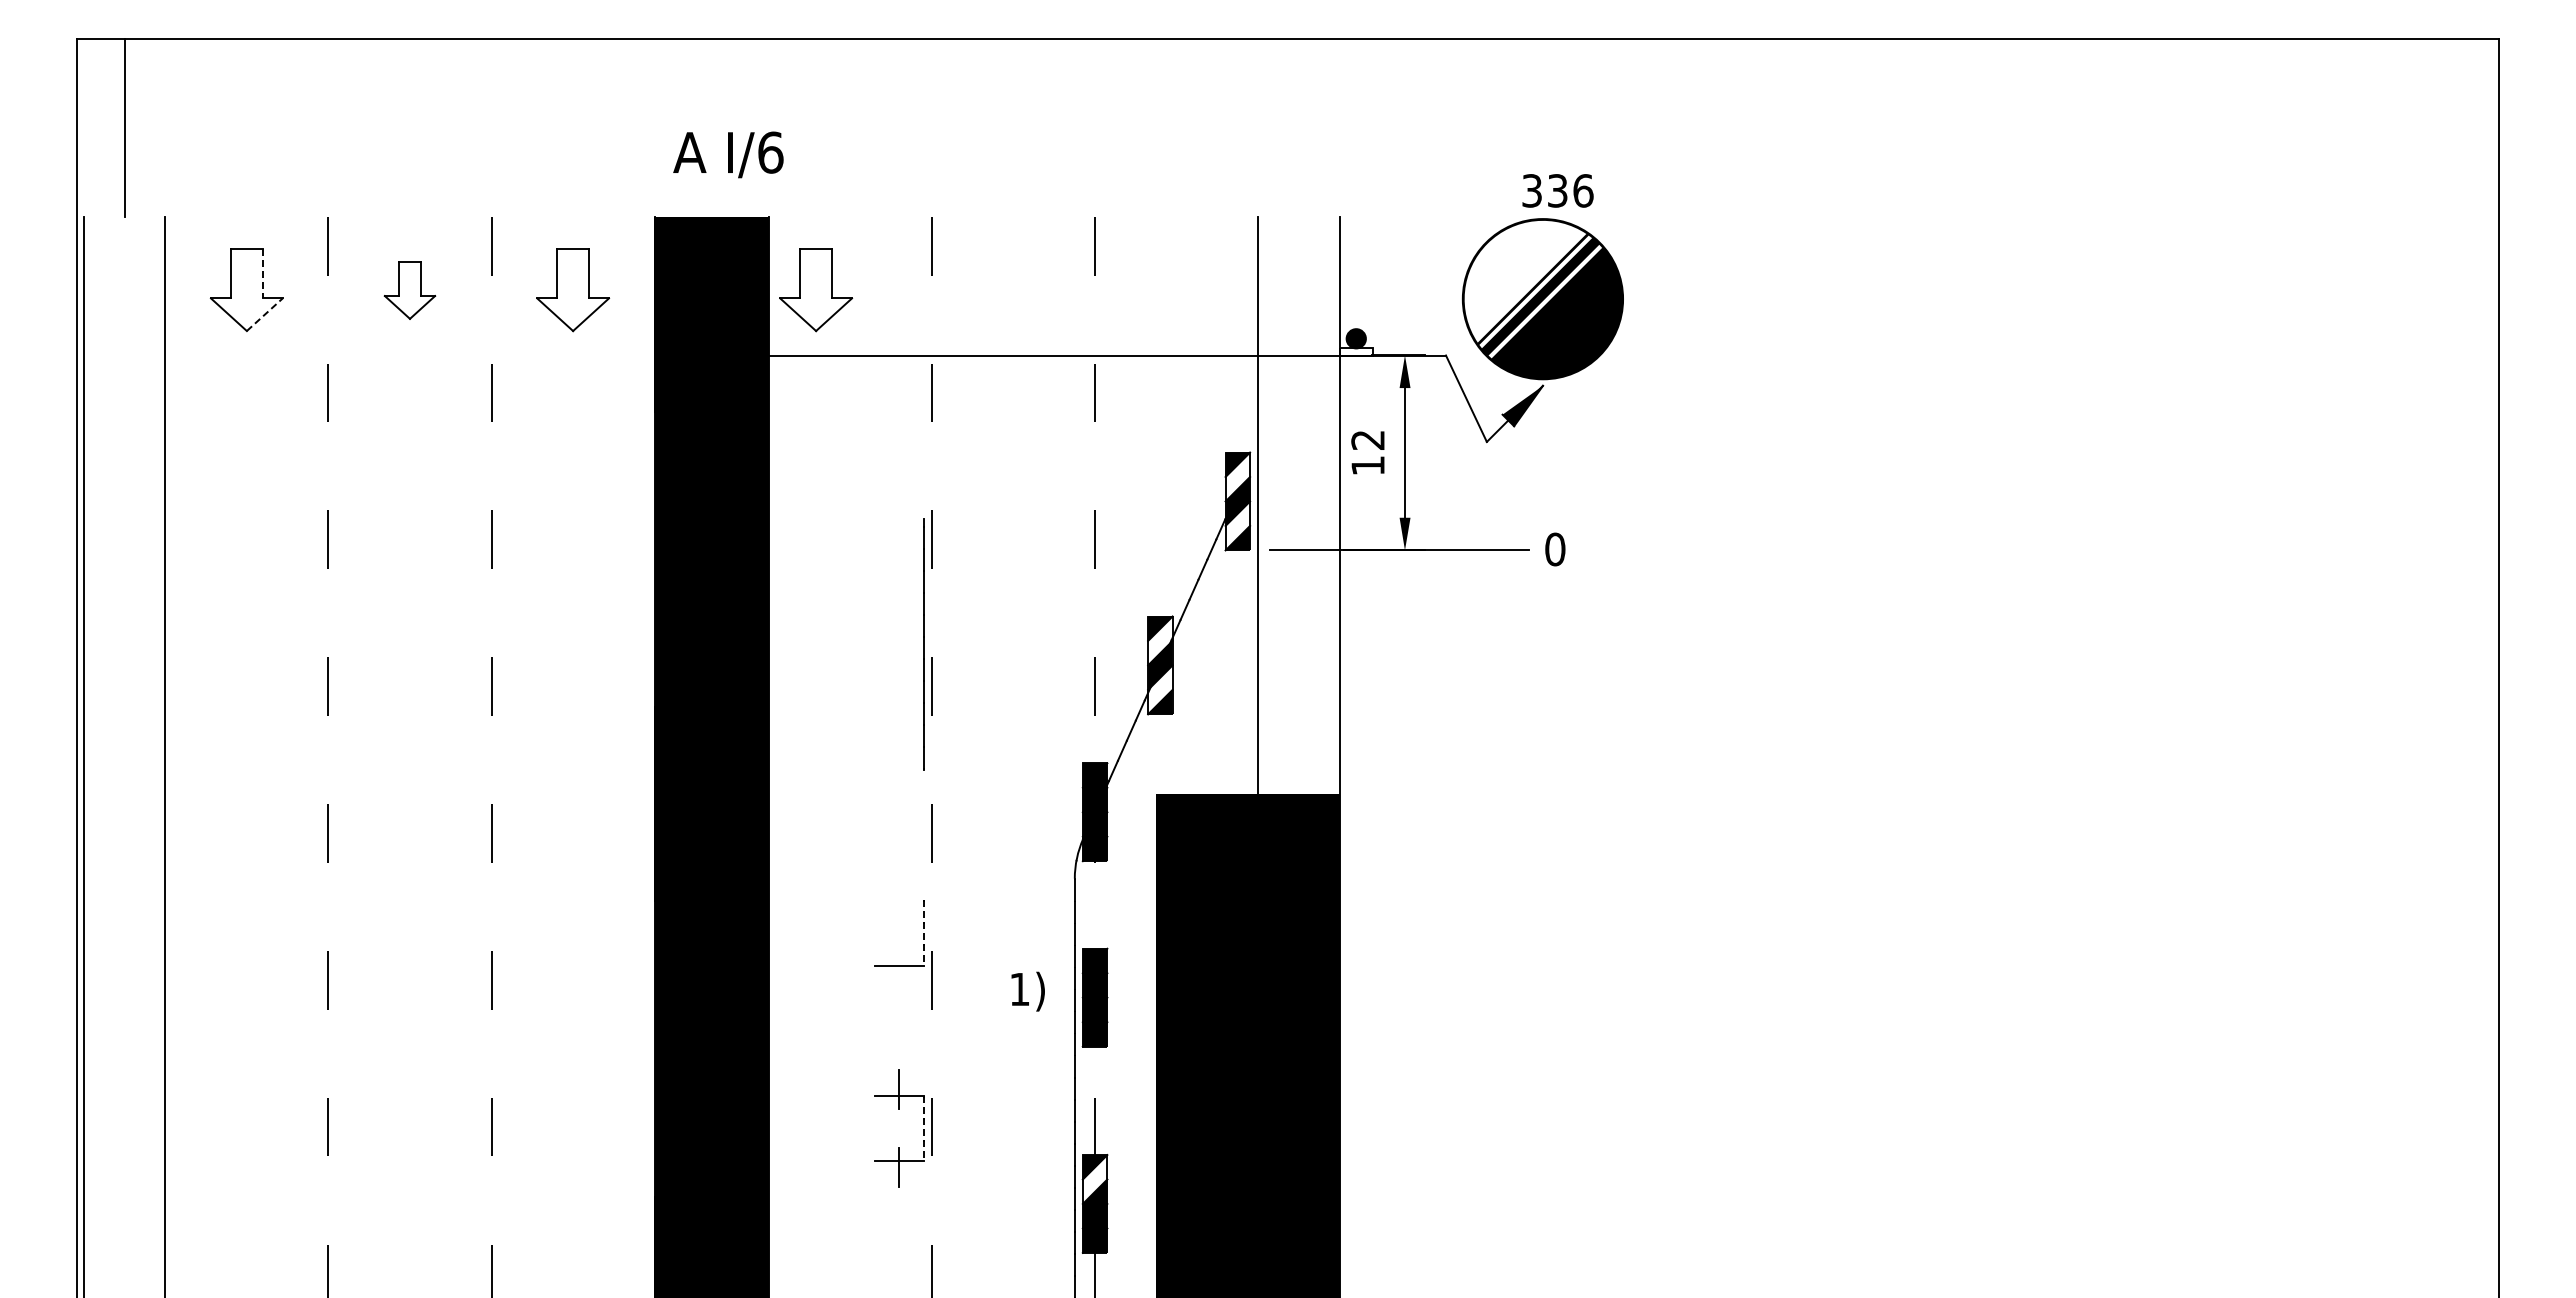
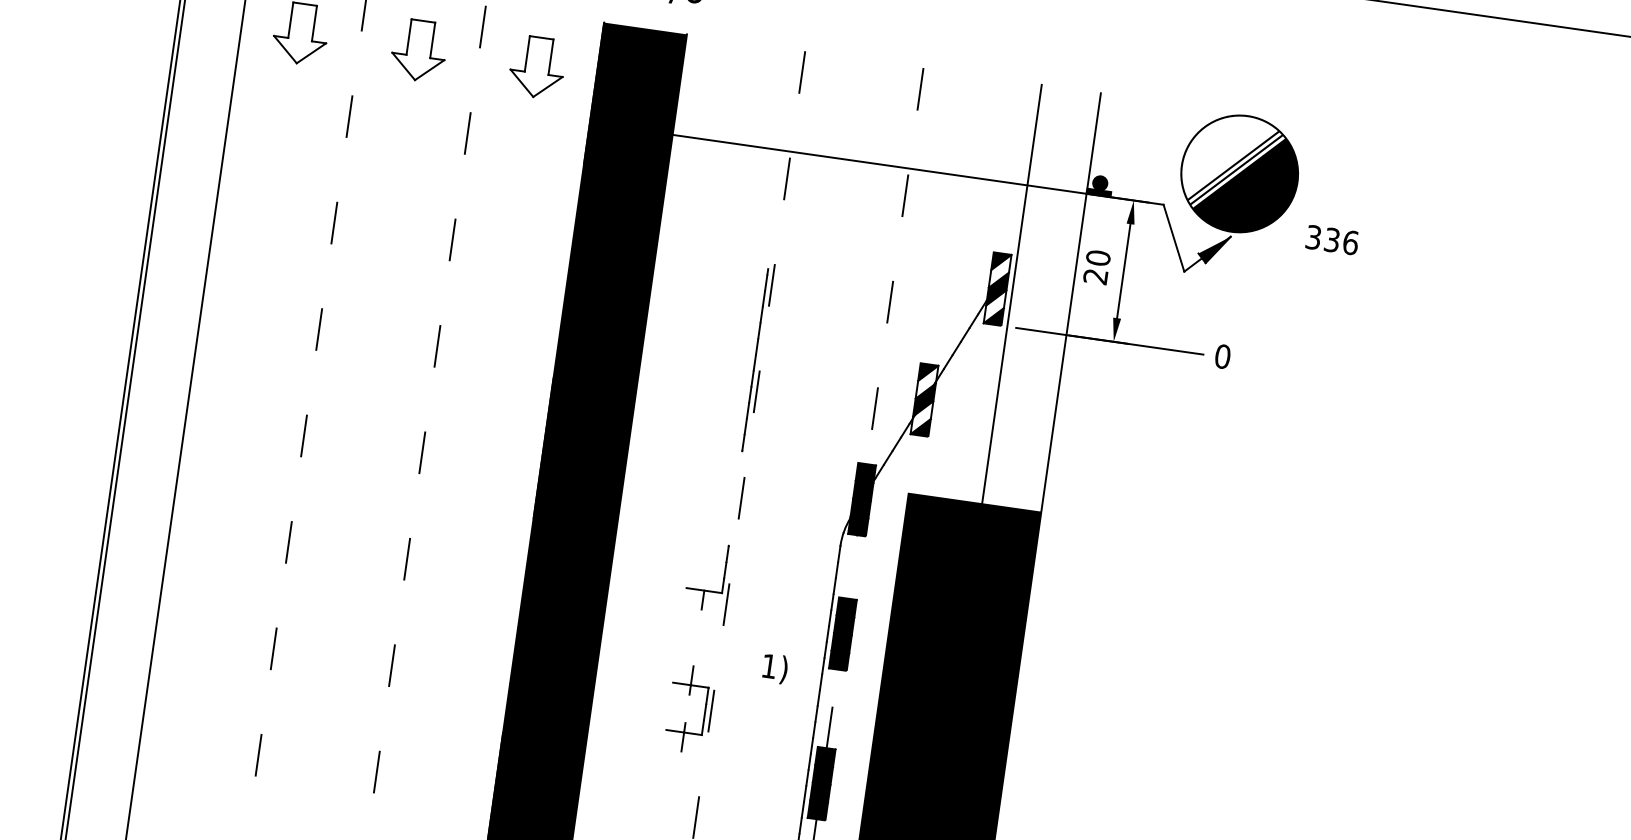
text: (1557, 190) -> (1332, 239), moved
line: (263, 274) -> (314, 24), dashed -> solid
part: (409, 290) -> (418, 50), size x1.43
part: (816, 290) -> (713, 92), removed
line: (265, 314) -> (311, 53), dashed -> solid
fill: (1355, 351) -> (1098, 192), added
text: (1367, 452) -> (1096, 266), 12 -> 20
line: (923, 932) -> (725, 569), dashed -> solid
line: (899, 978) -> (703, 600), added
text: (1027, 991) -> (774, 668), moved
line: (923, 1128) -> (705, 711), dashed -> solid
fill: (1094, 1179) -> (823, 765), added

